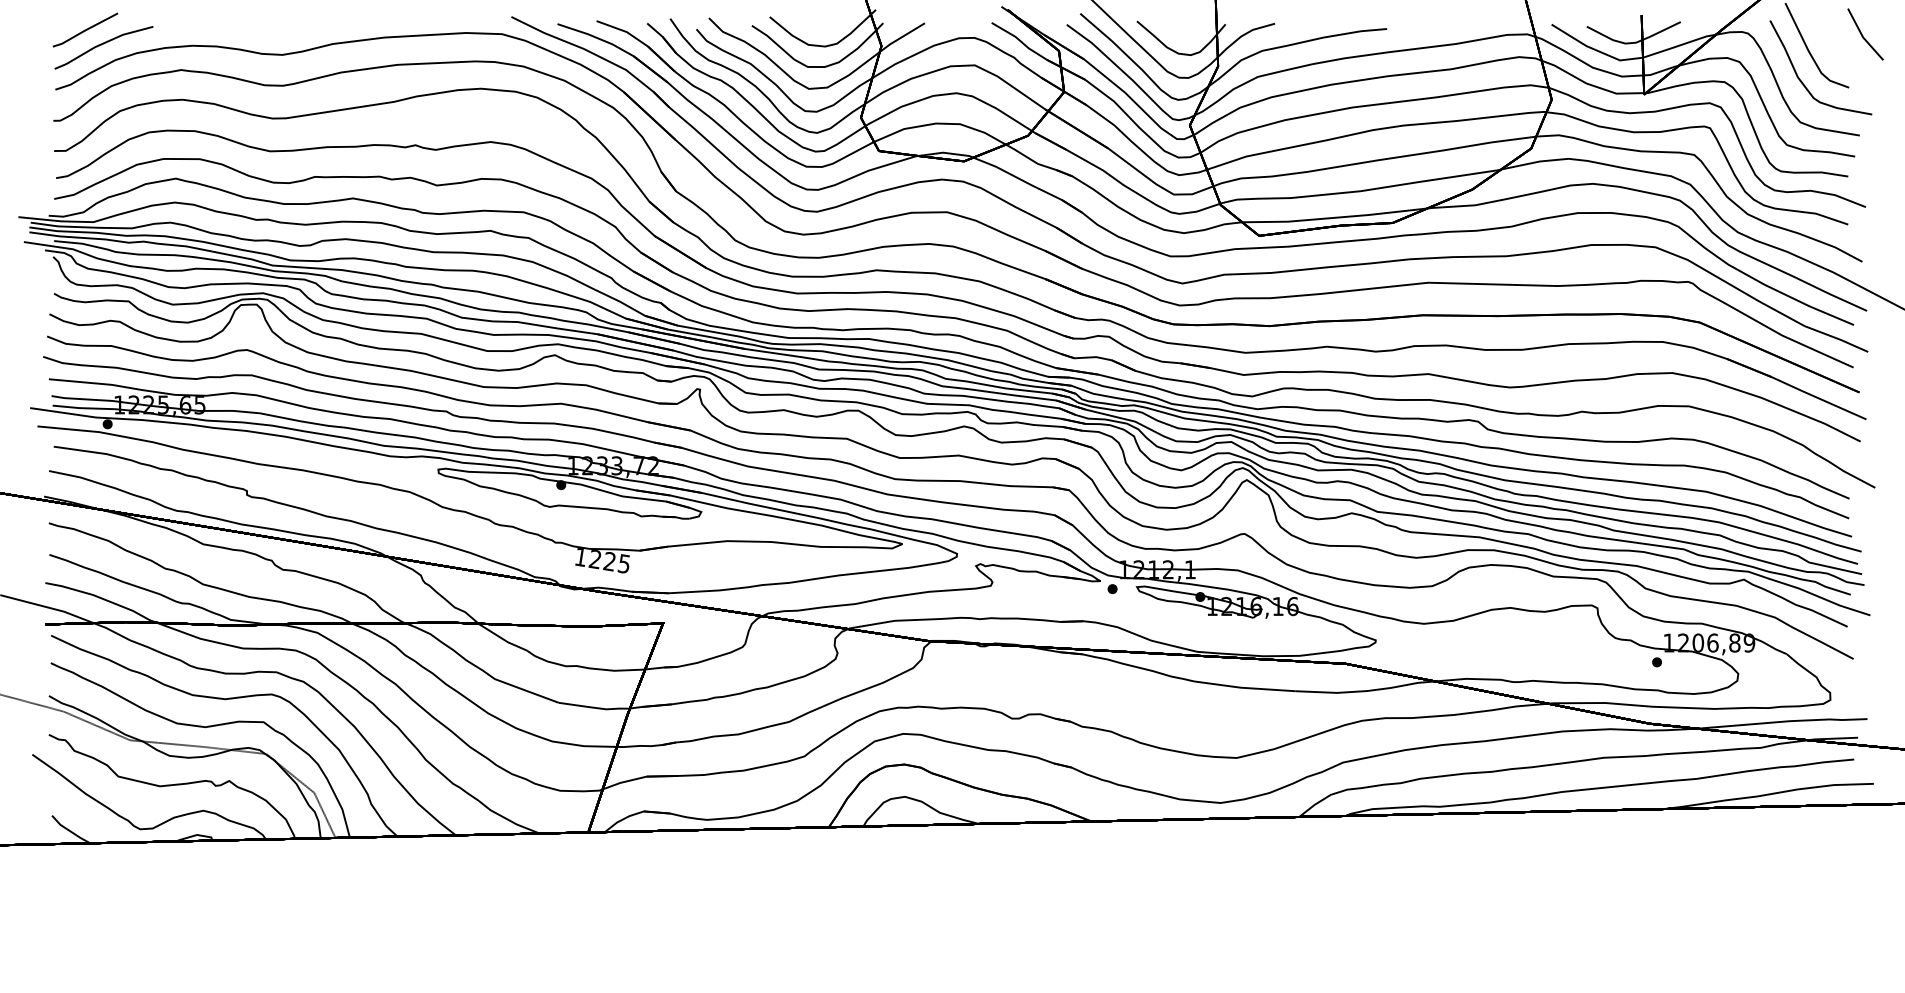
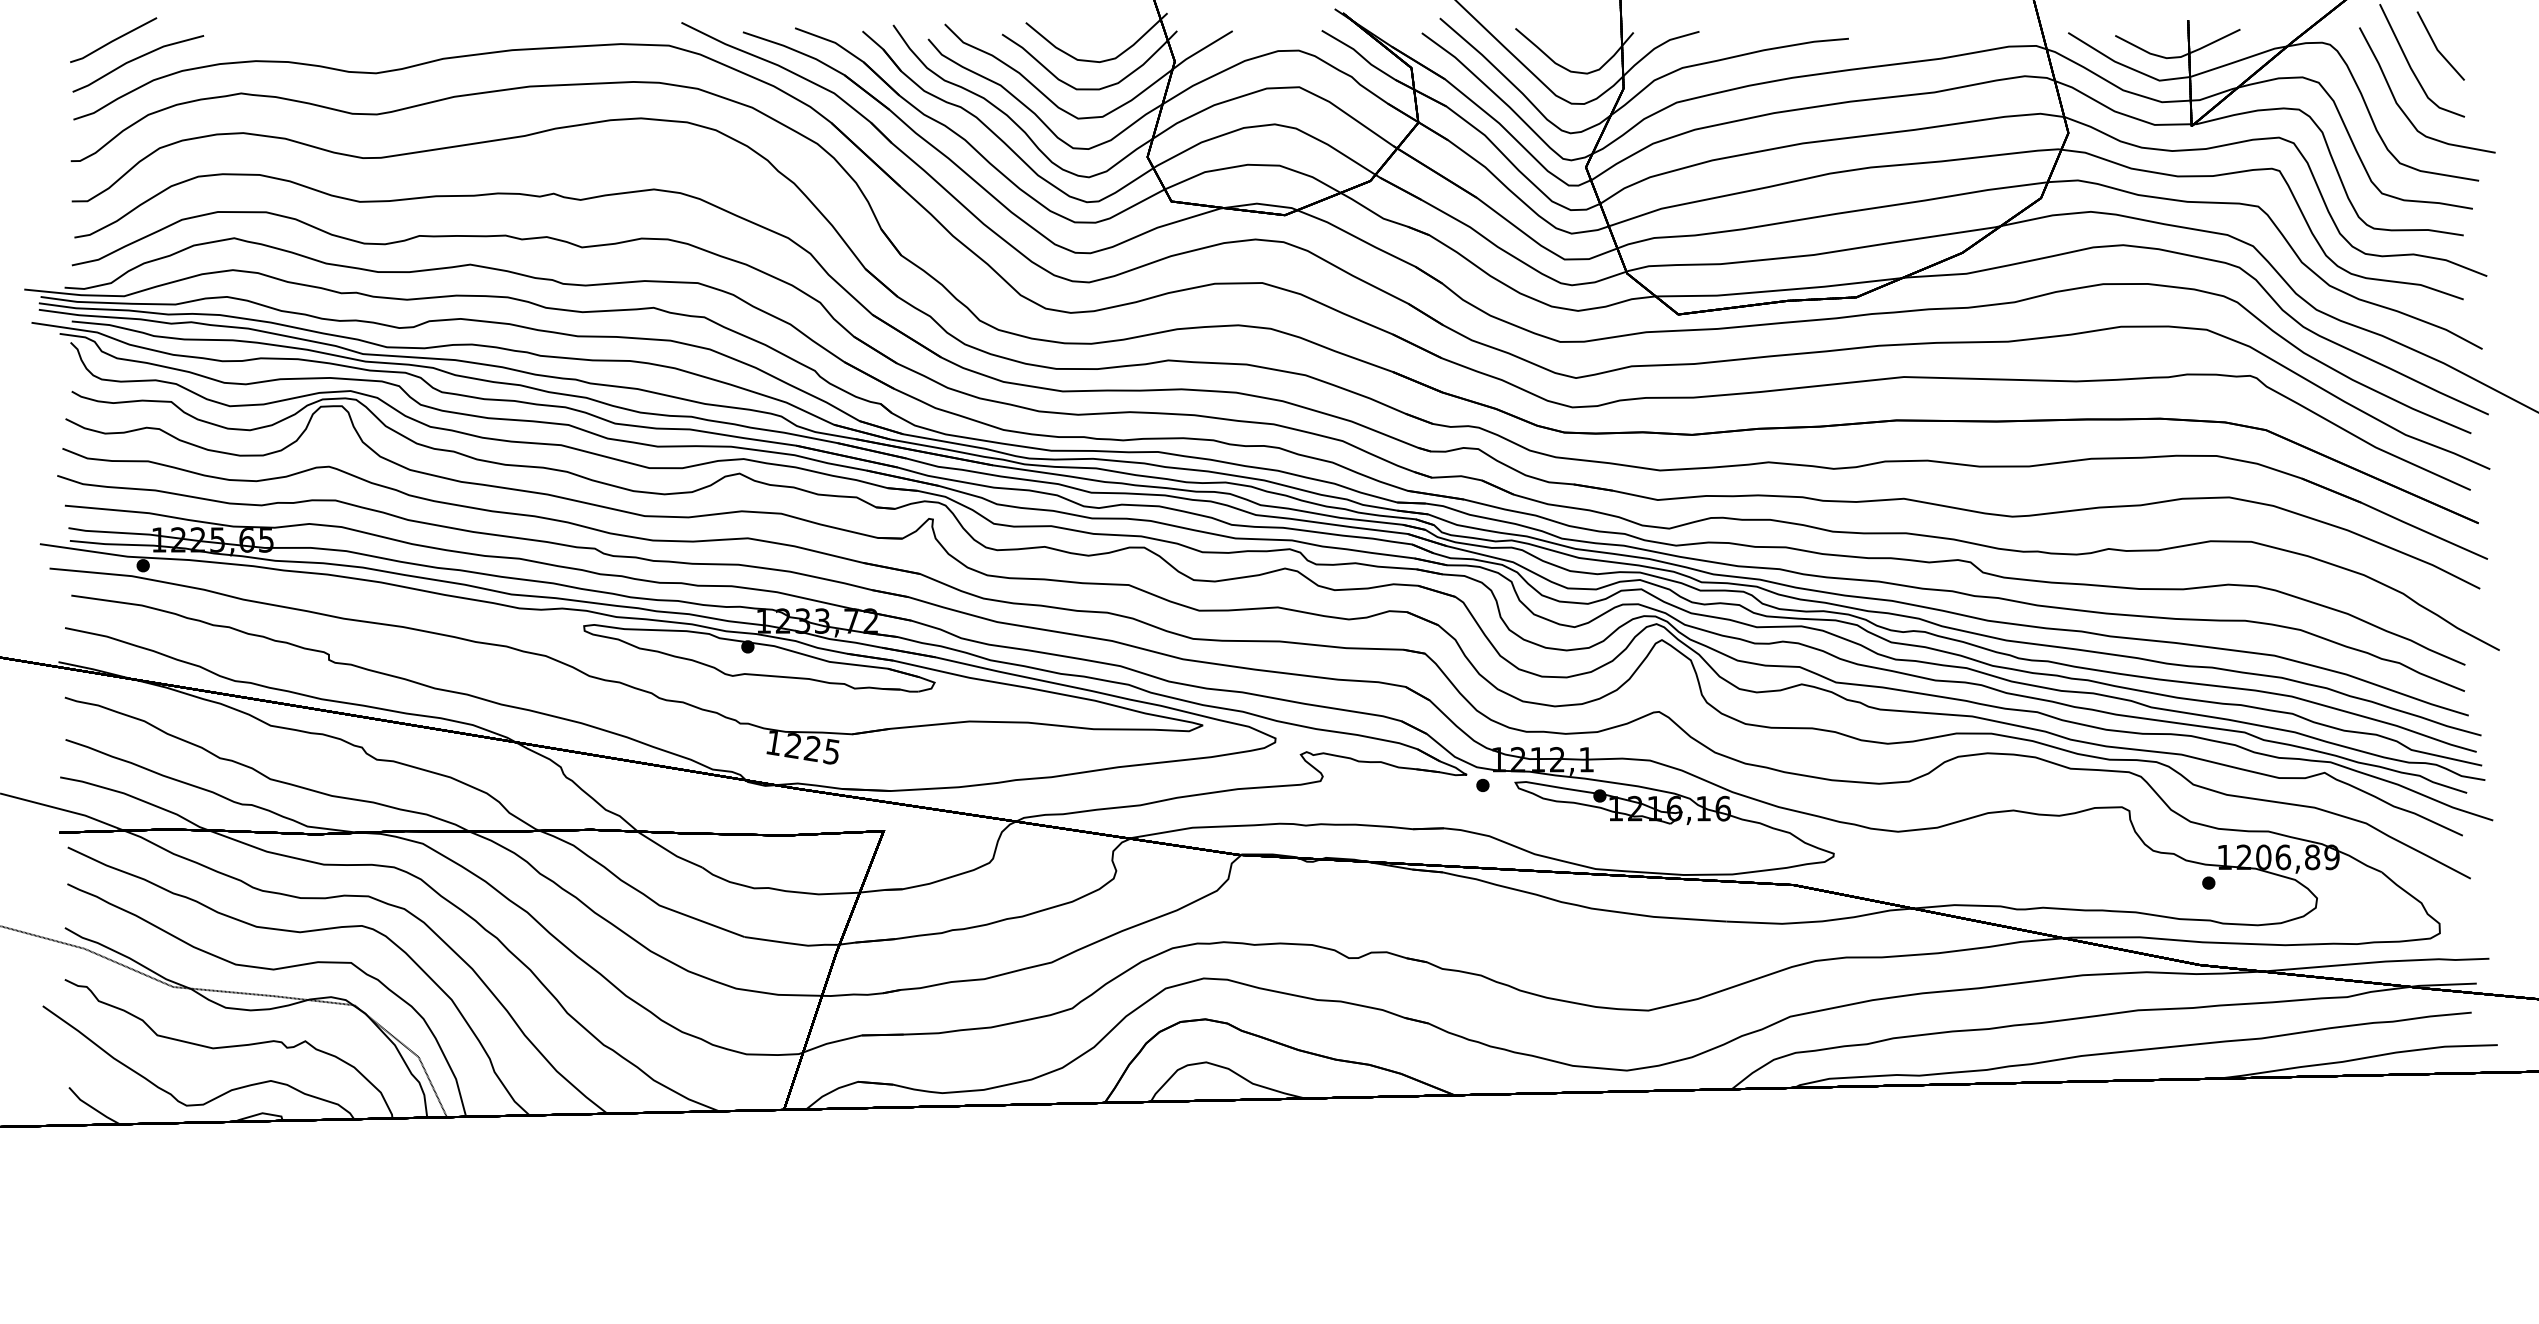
line: (1863, 35) -> (2437, 47), moved

